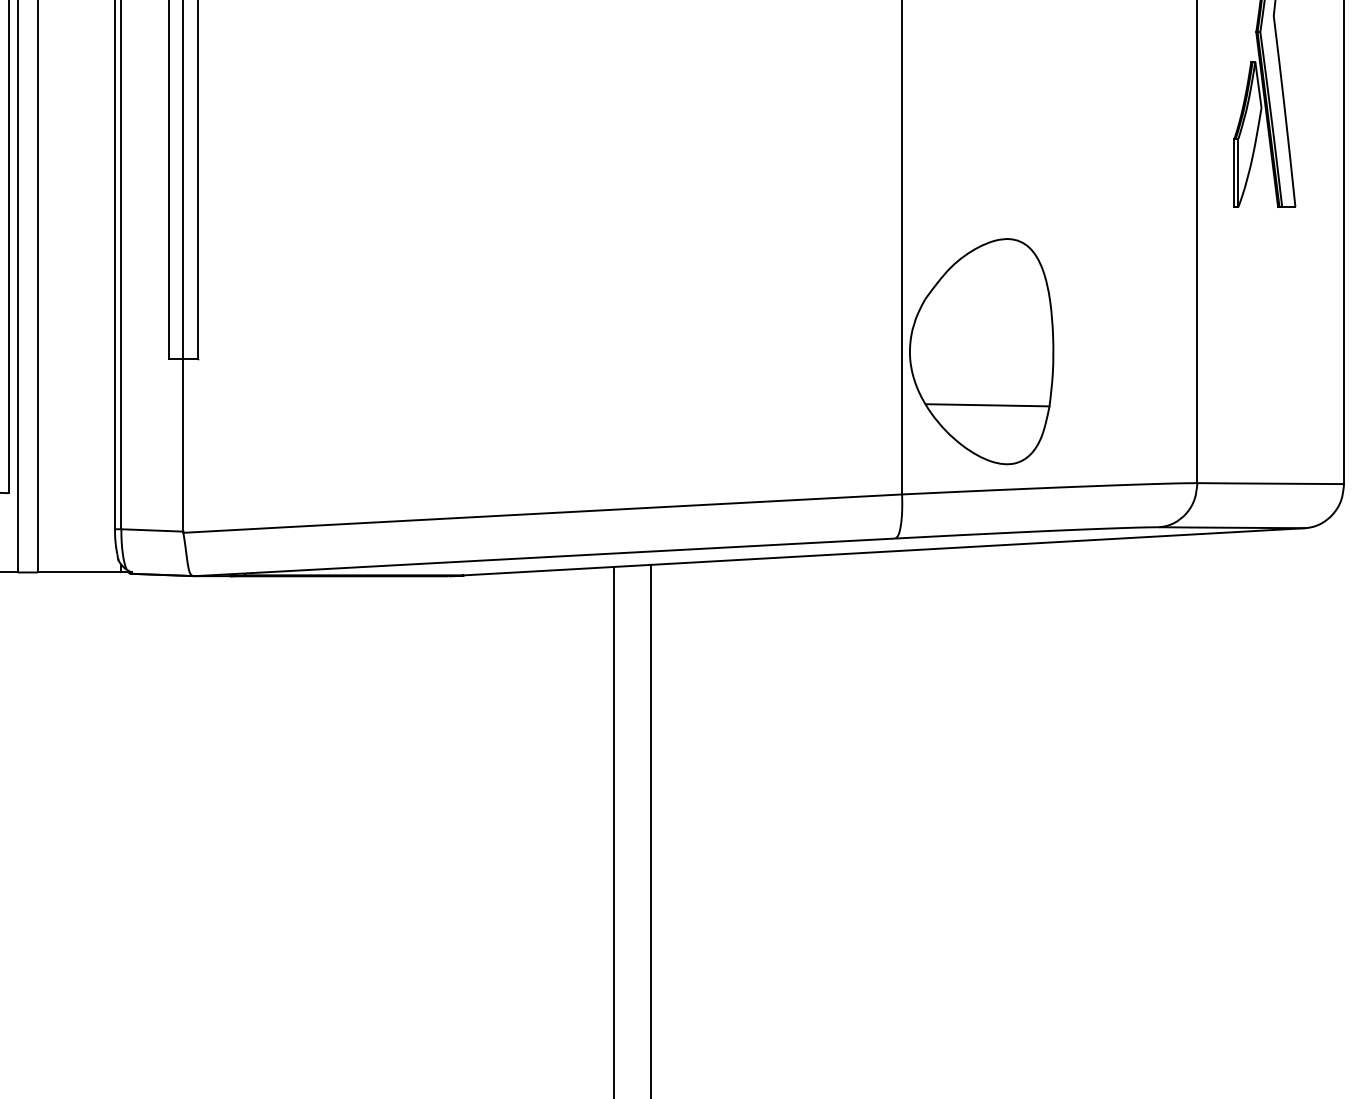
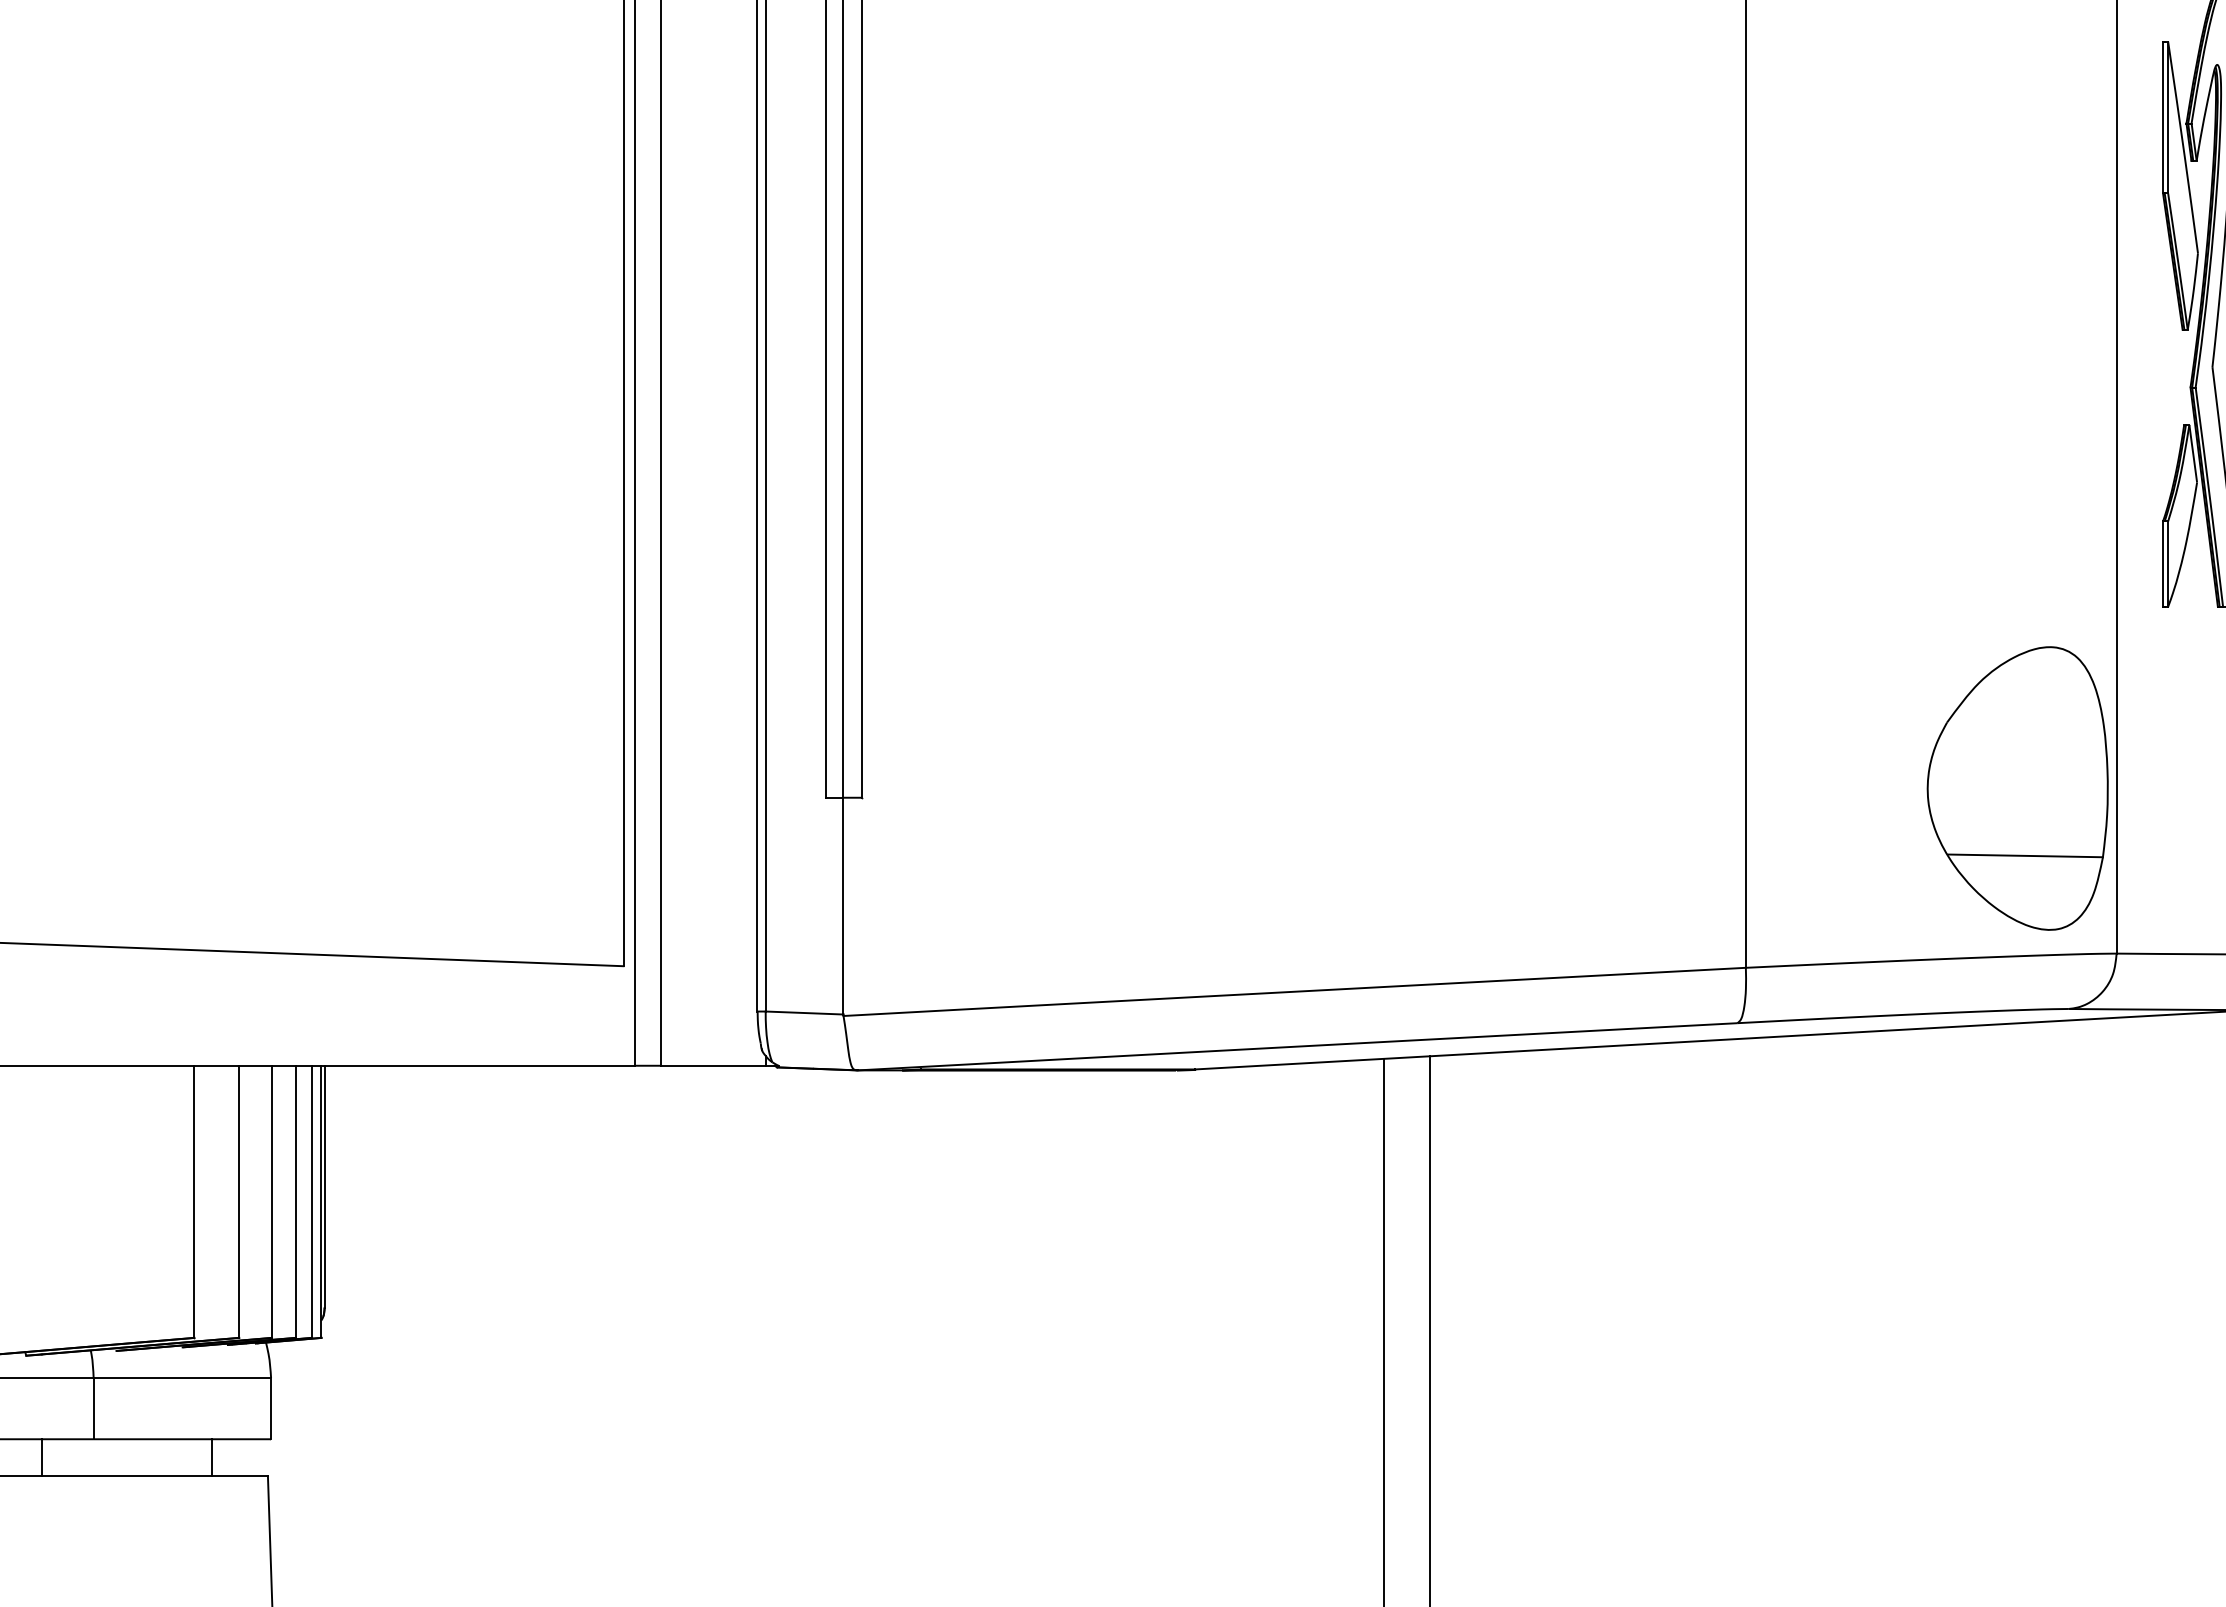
part: (981, 351) -> (2017, 788), moved

